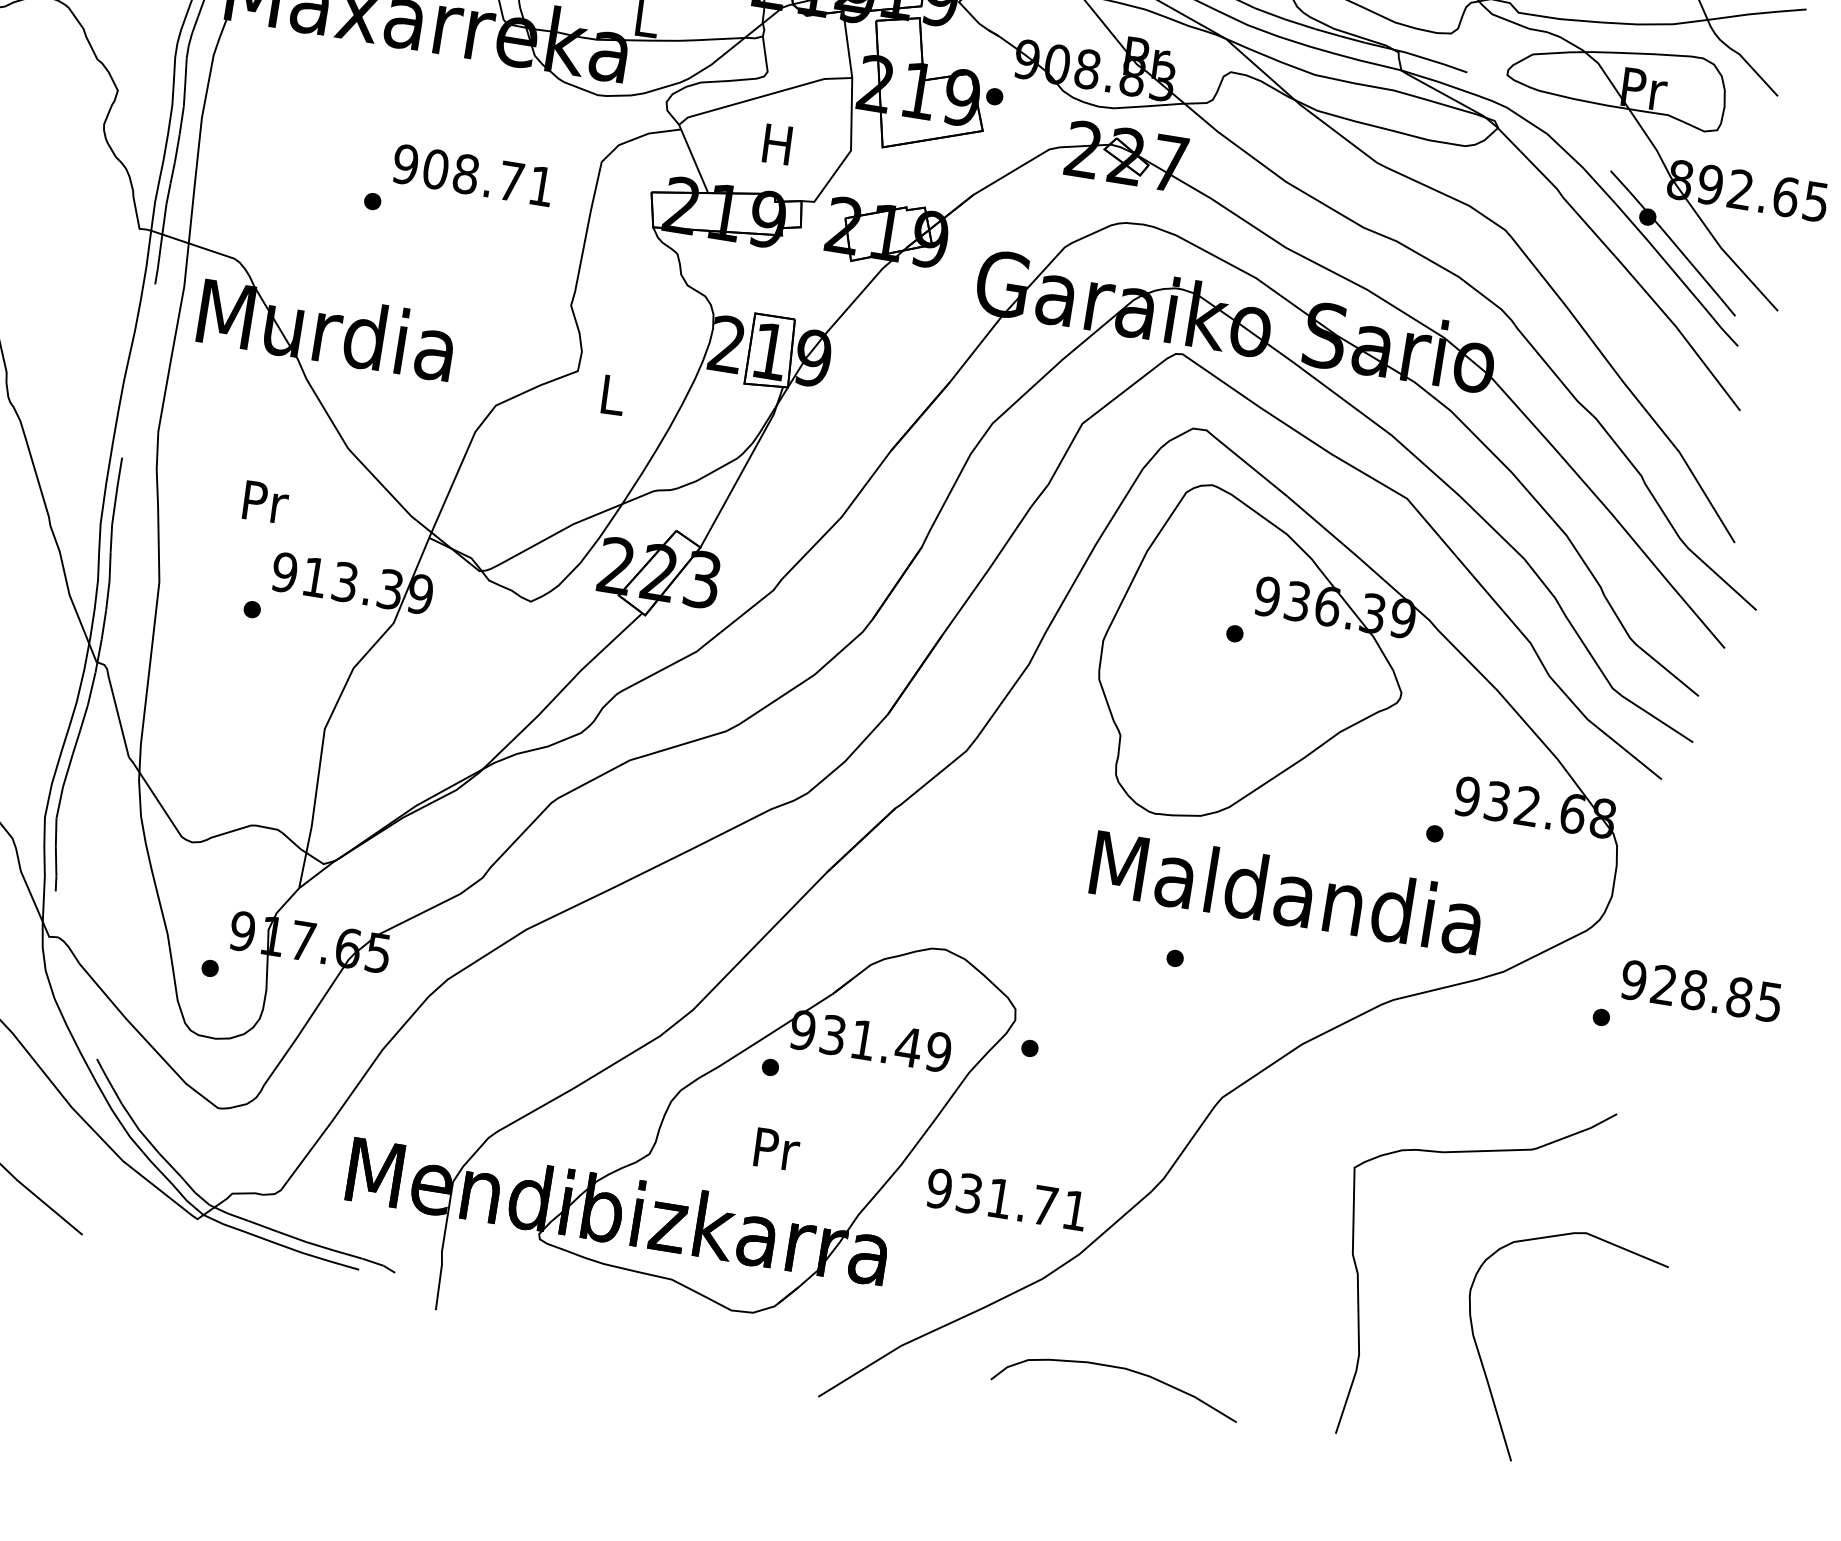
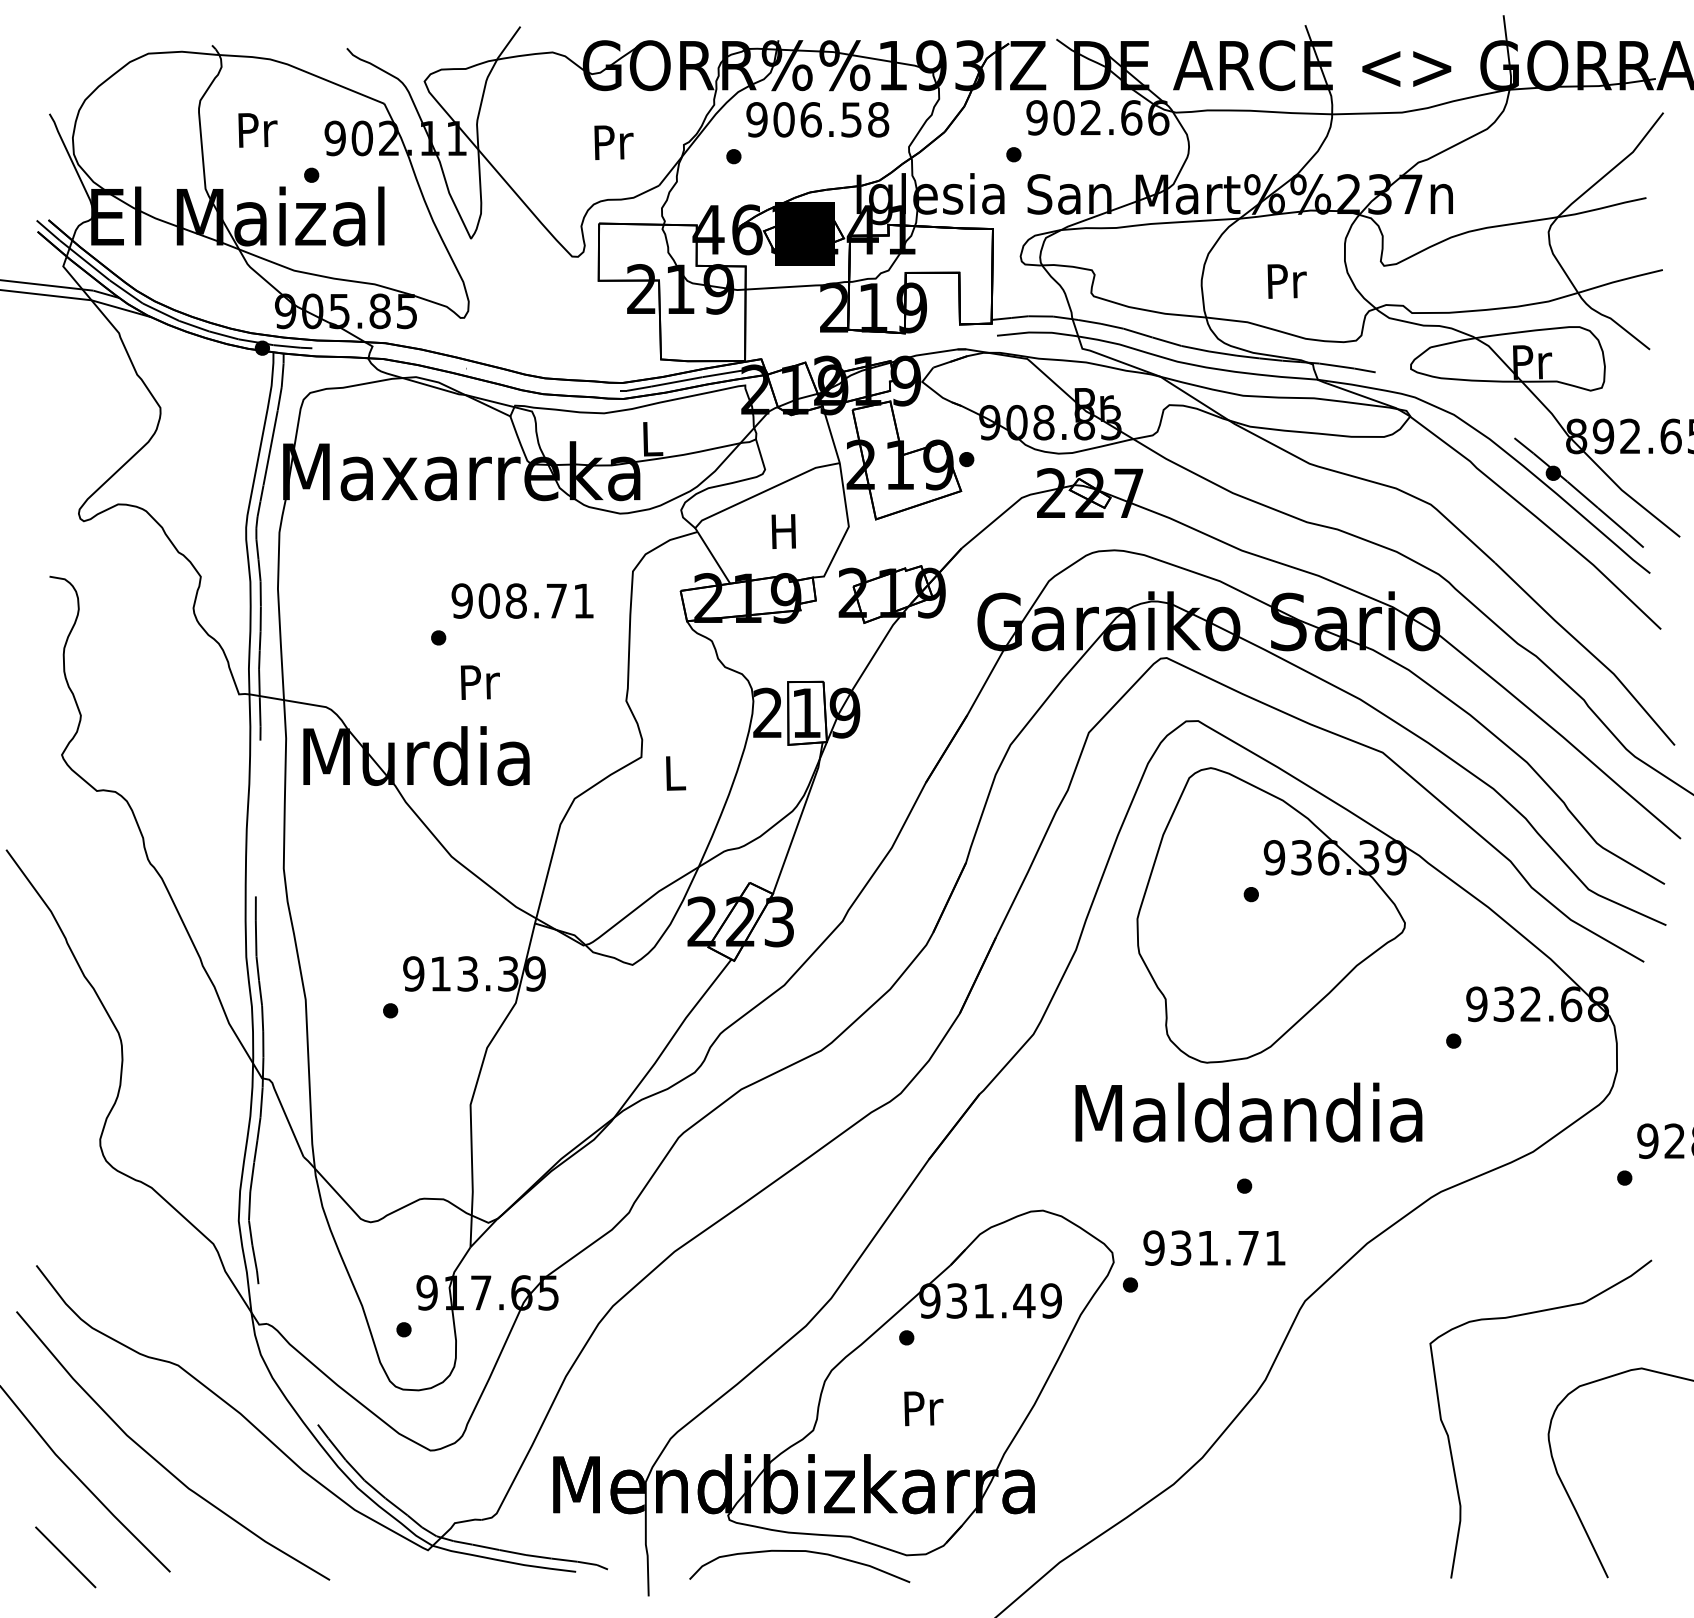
text: (264, 502) -> (479, 682), moved
text: (1286, 891) -> (1248, 1112), moved
text: (1007, 1198) -> (1214, 1247), moved
curve: (1118, 1368) -> (799, 1551), moved

